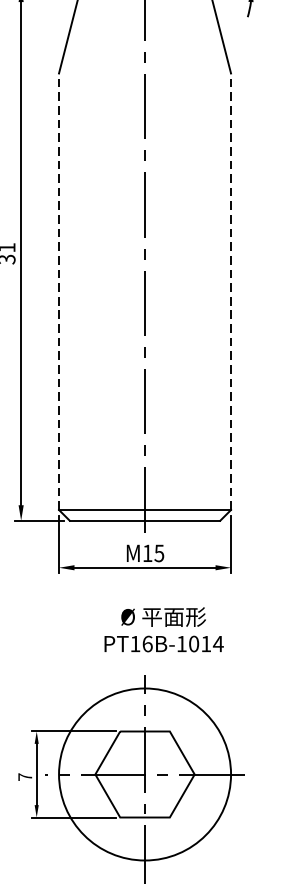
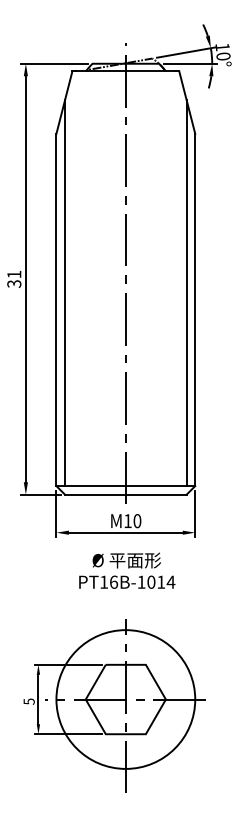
line: (70, 270) -> (65, 292), added
line: (220, 270) -> (186, 292), added
line: (59, 291) -> (56, 309), dashed -> solid
line: (231, 291) -> (195, 309), dashed -> solid
text: (159, 553) -> (137, 521), 15 -> 10
text: (164, 629) -> (127, 570), moved
text: (24, 776) -> (28, 701), 7 -> 5

